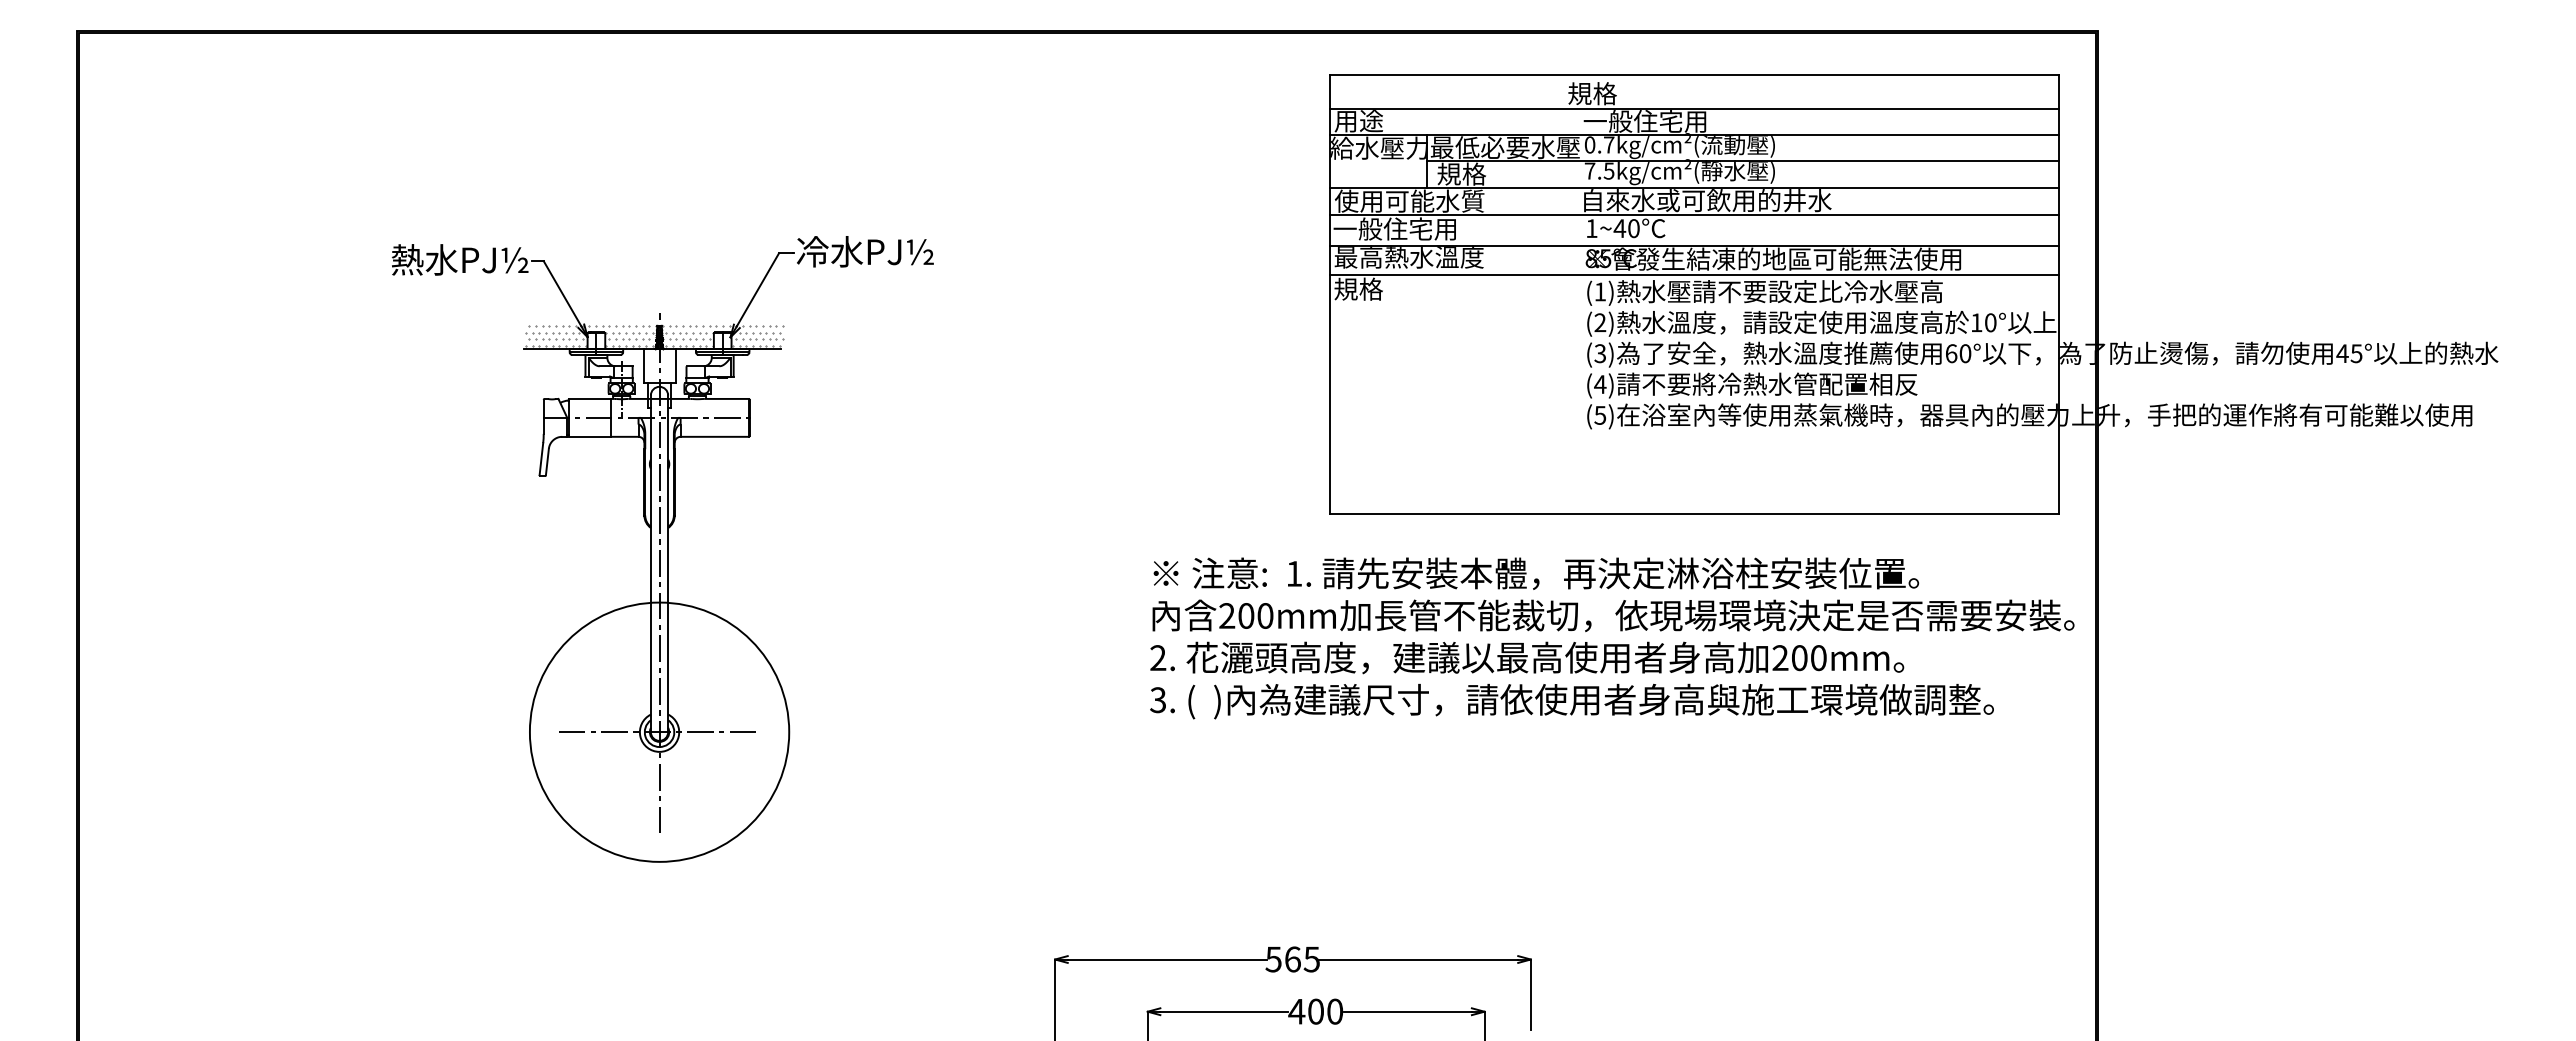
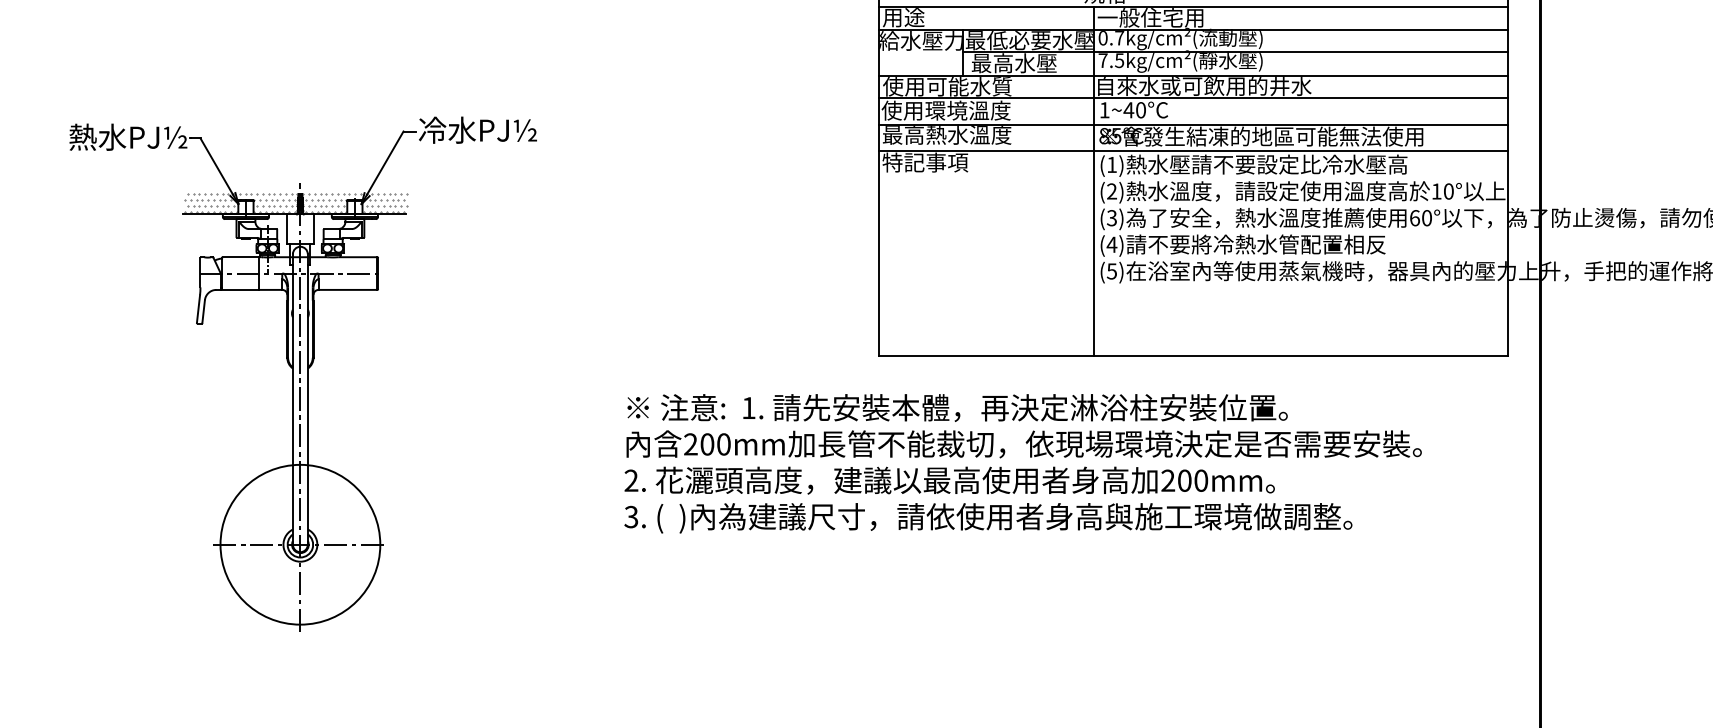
text: (1486, 173) -> (1013, 62), 規格 -> 最高水壓
text: (1407, 228) -> (945, 110), 一般住宅用 -> 使用環境溫度
text: (1383, 288) -> (924, 161), 規格 -> 特記事項
line: (1579, 311) -> (1094, 181), added
text: (1612, 638) -> (1023, 463), moved
circle: (659, 731) -> (300, 544), size x0.71

